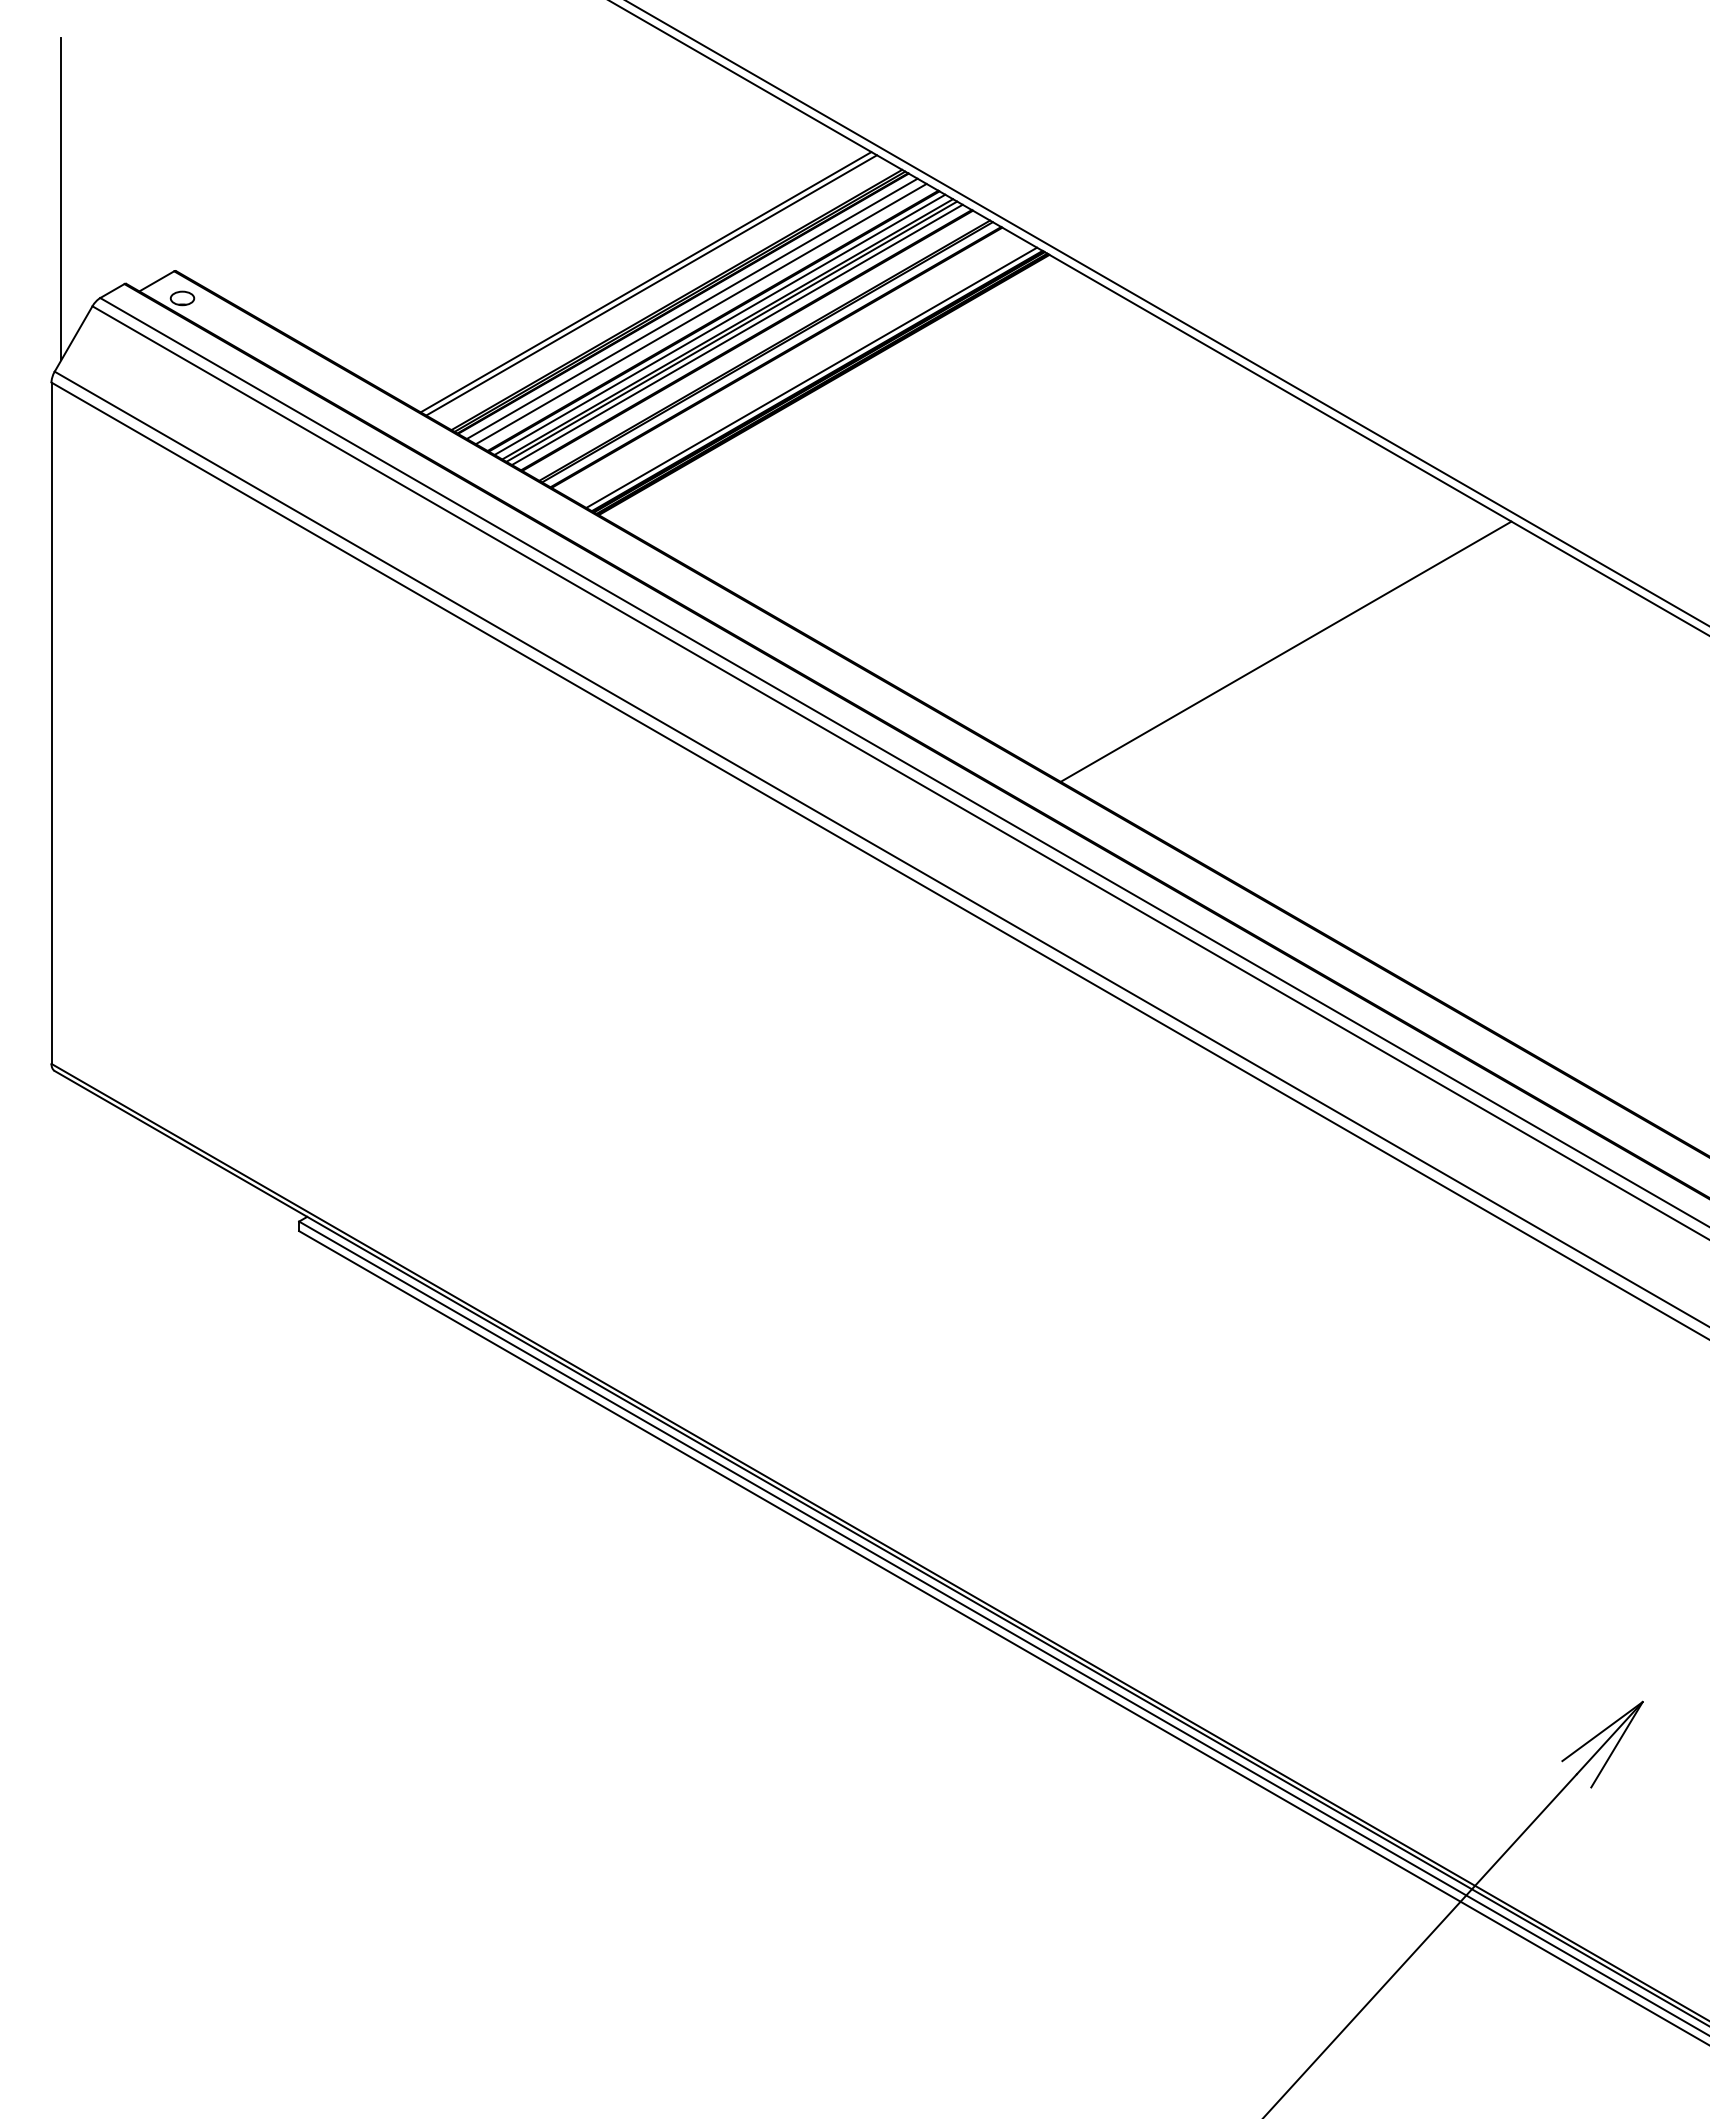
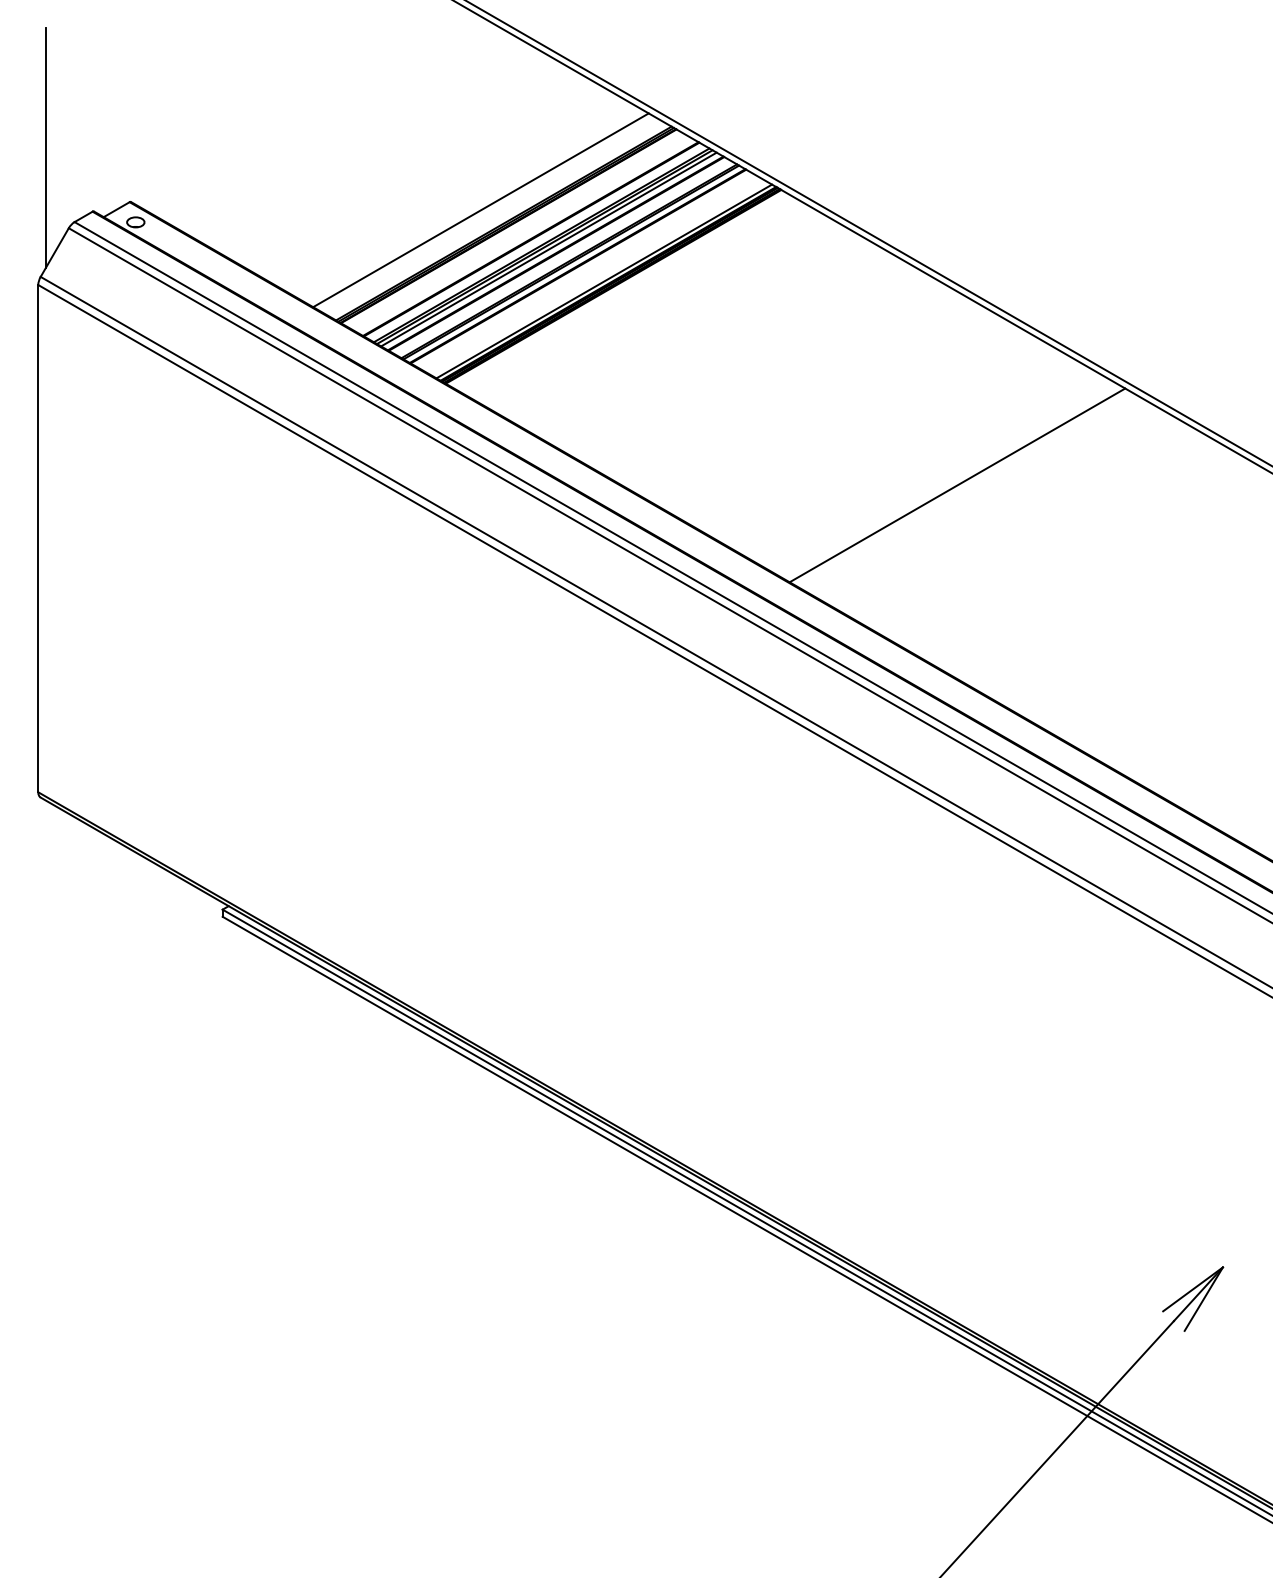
line: (651, 285) -> (484, 212), removed
line: (691, 308) -> (514, 229), removed
line: (700, 313) -> (521, 233), removed
line: (719, 324) -> (535, 241), removed

